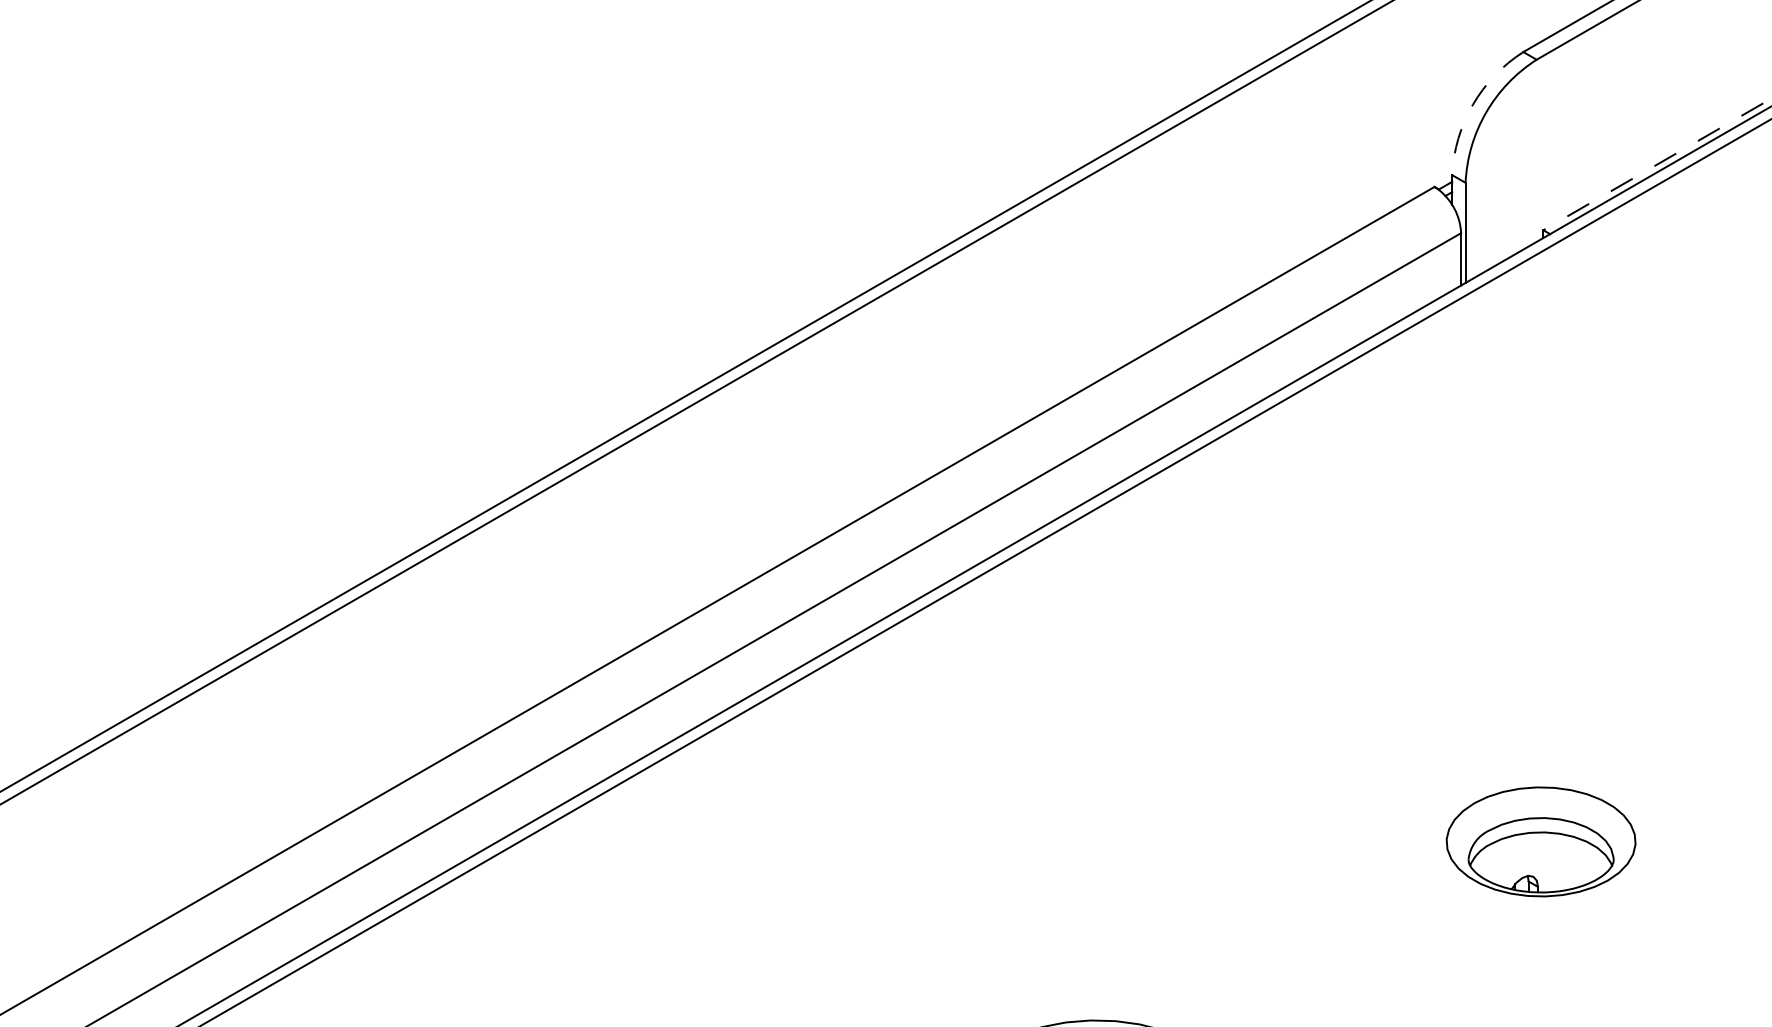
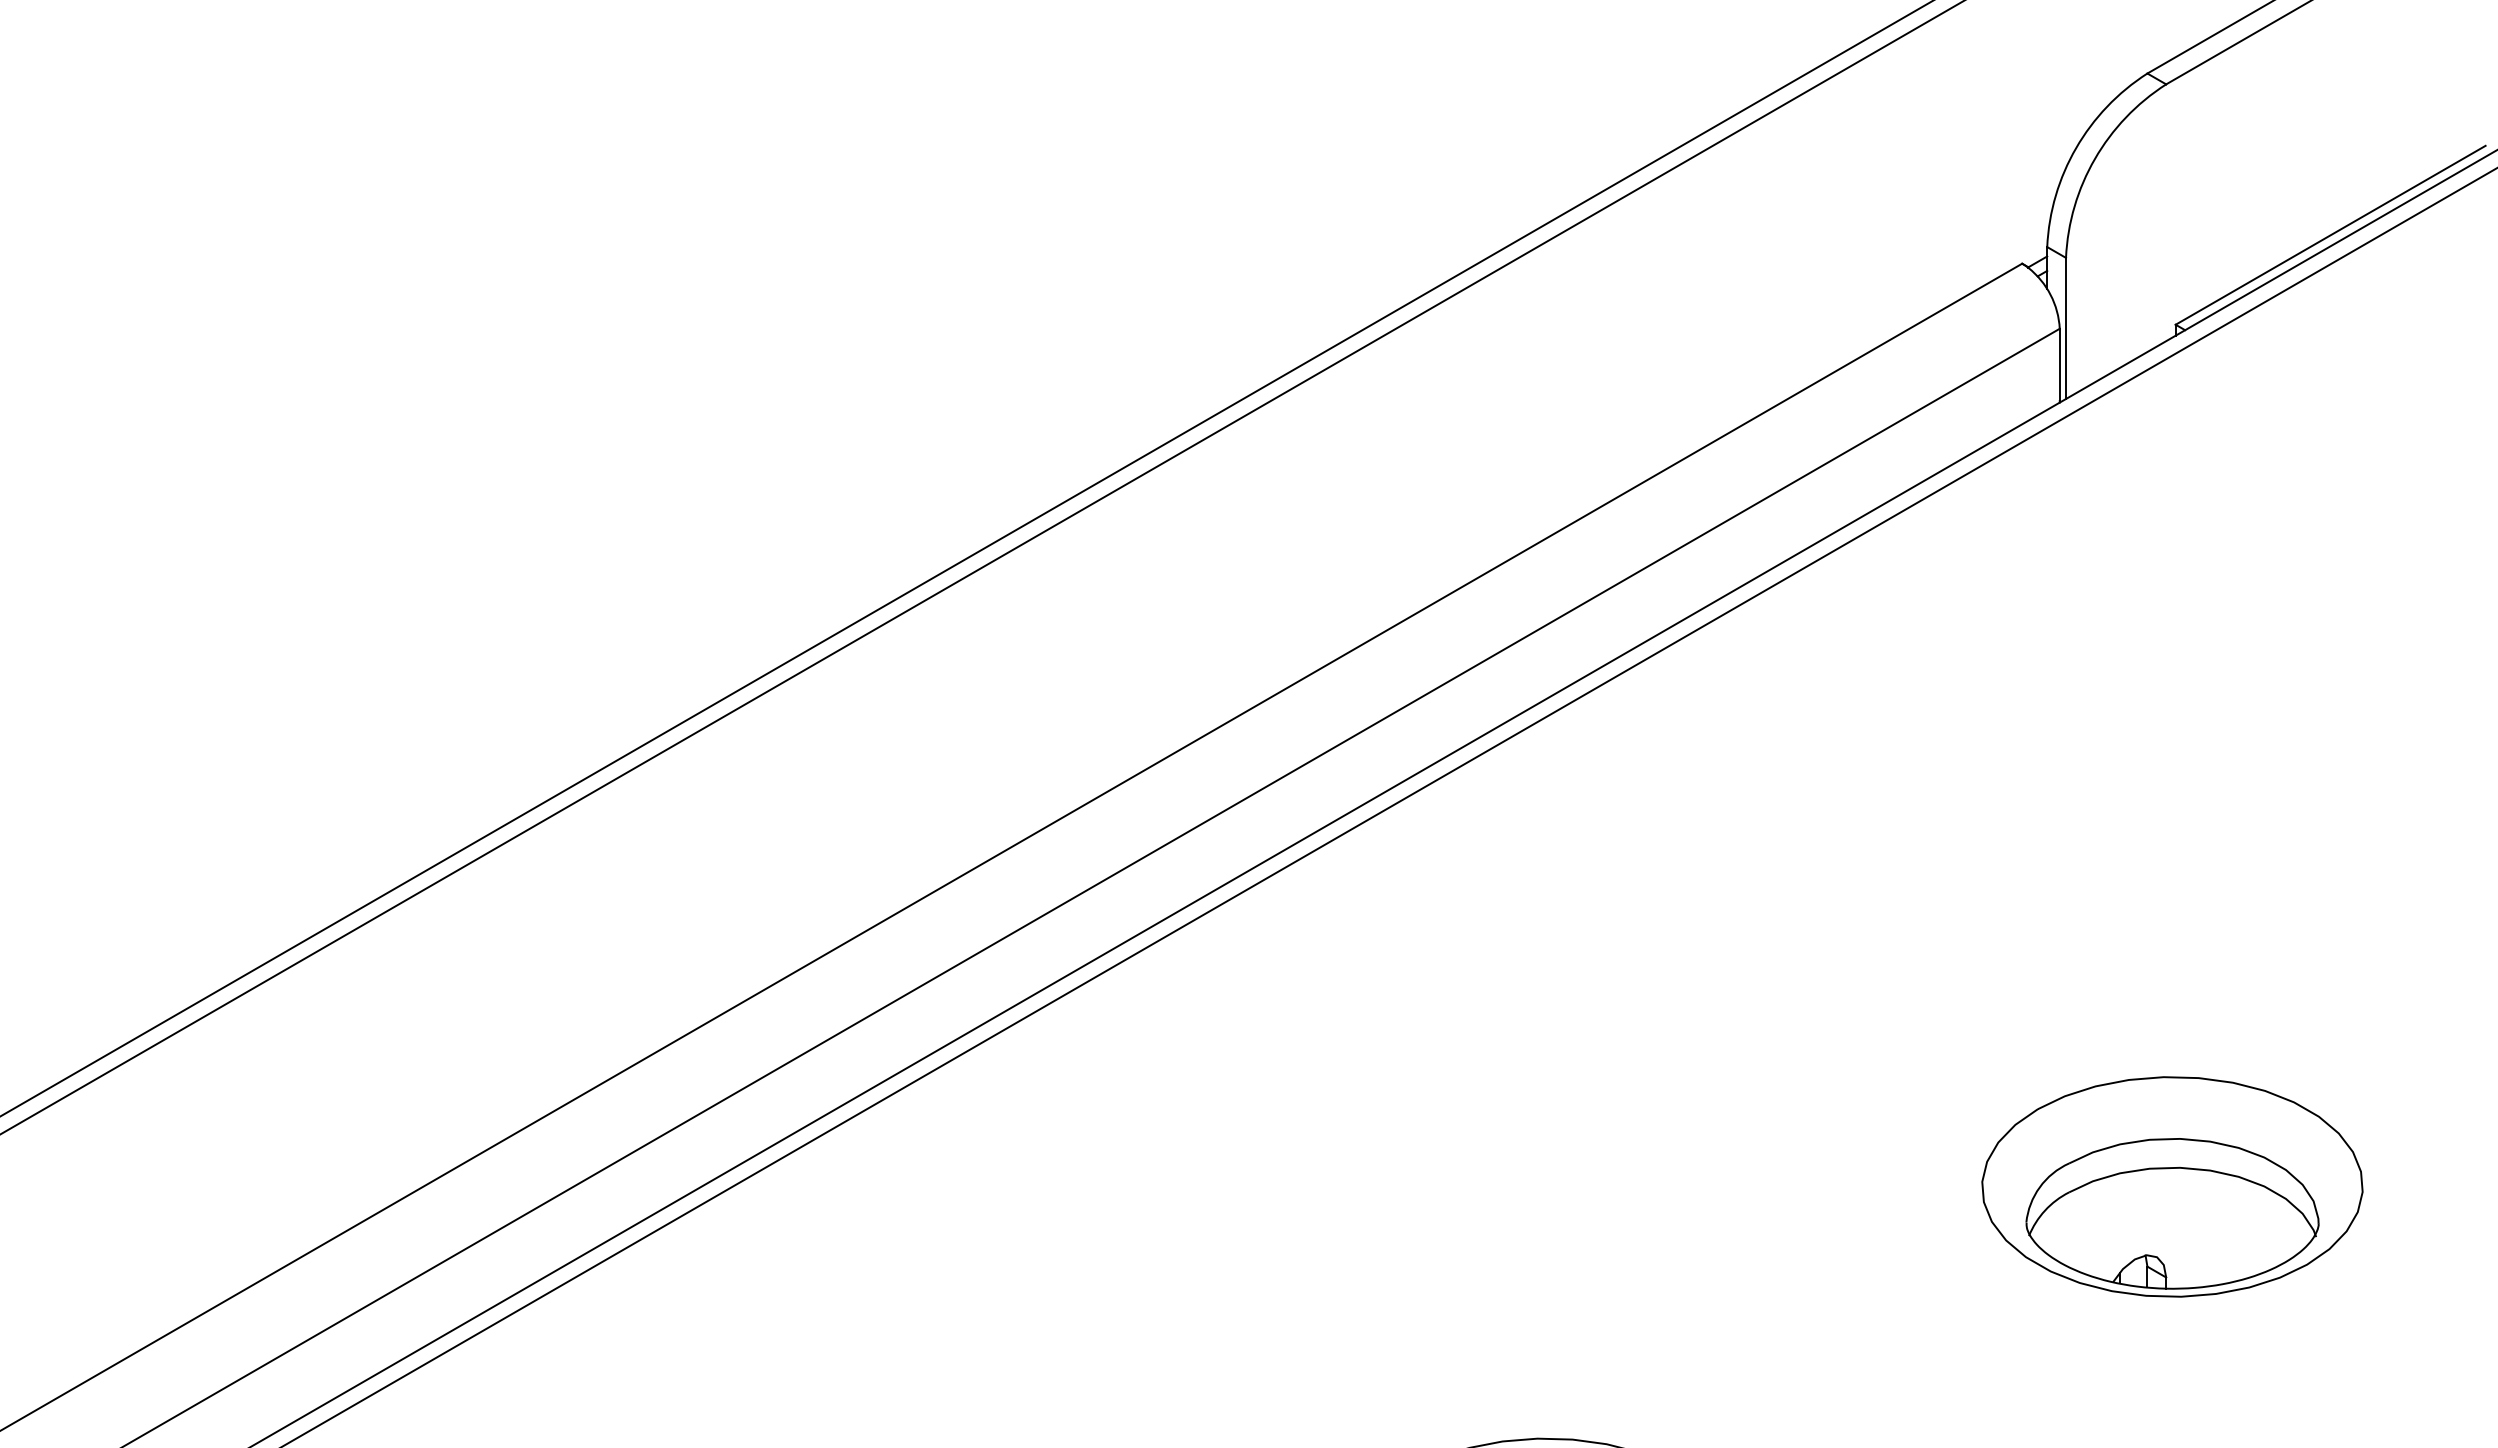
arc: (1473, 105) -> (2076, 148), dashed -> solid
line: (1653, 166) -> (2330, 235), dashed -> solid
part: (1541, 841) -> (2172, 1186), size x1.43

